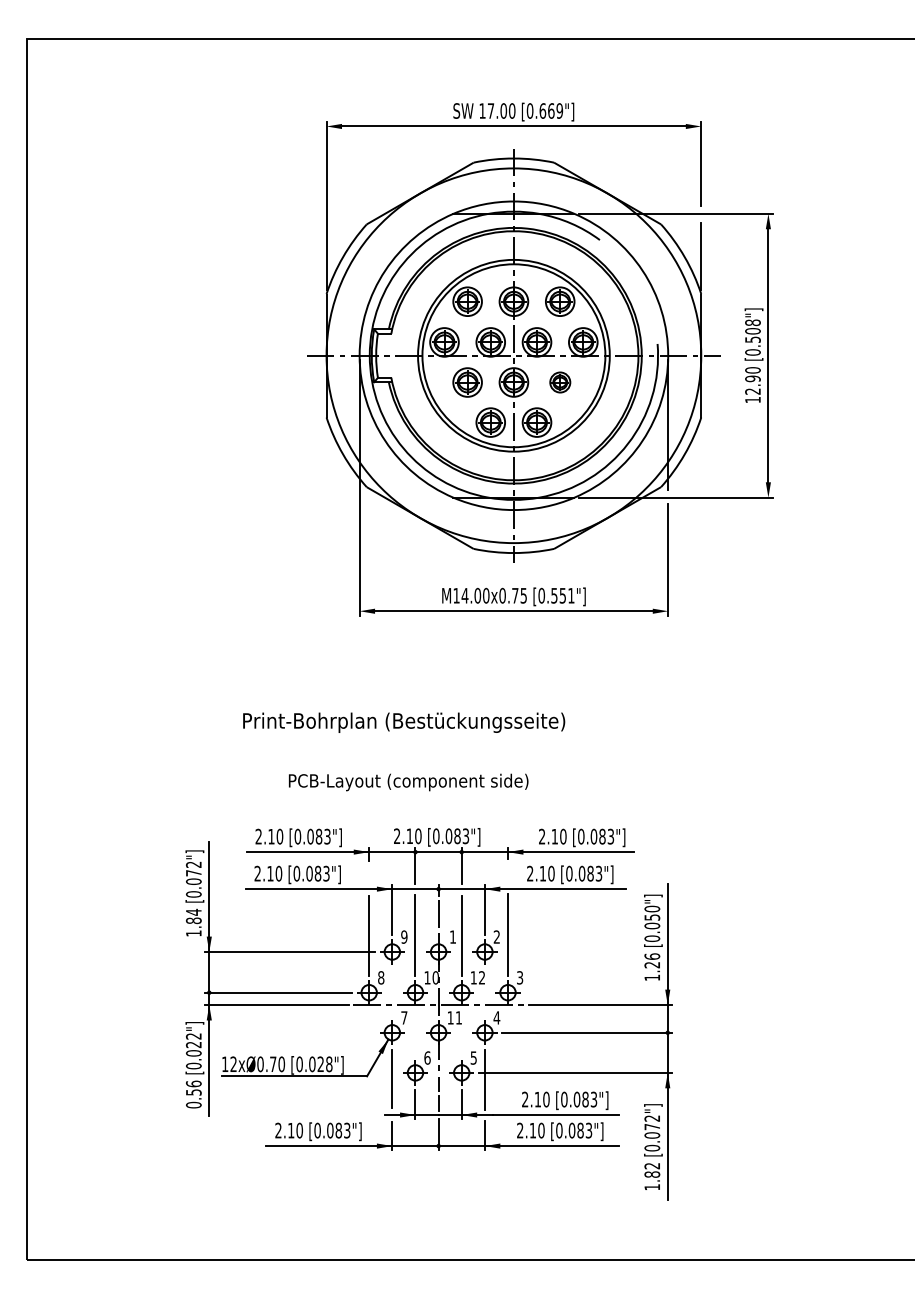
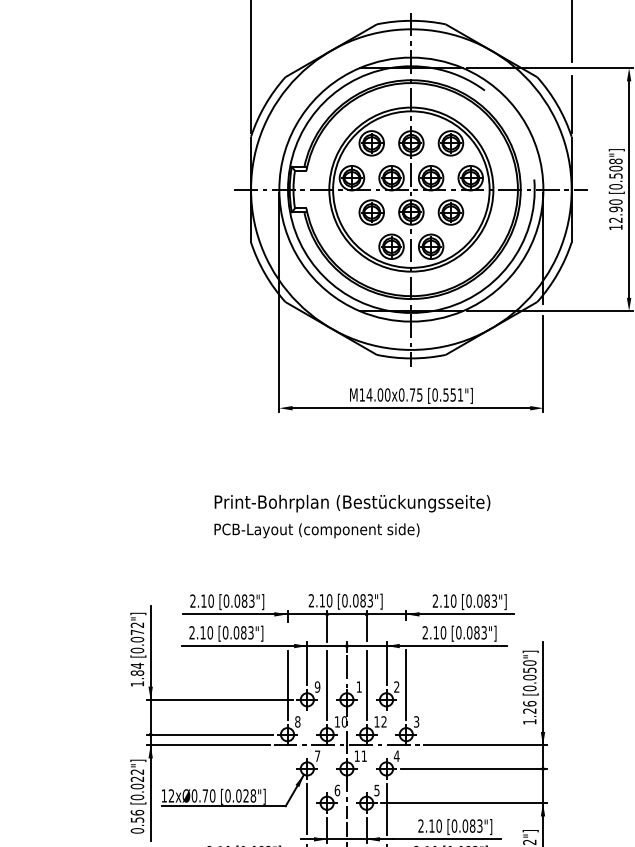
part: (560, 382) -> (451, 212), size x1.43
text: (404, 722) -> (352, 503), moved
text: (408, 782) -> (316, 530), moved

